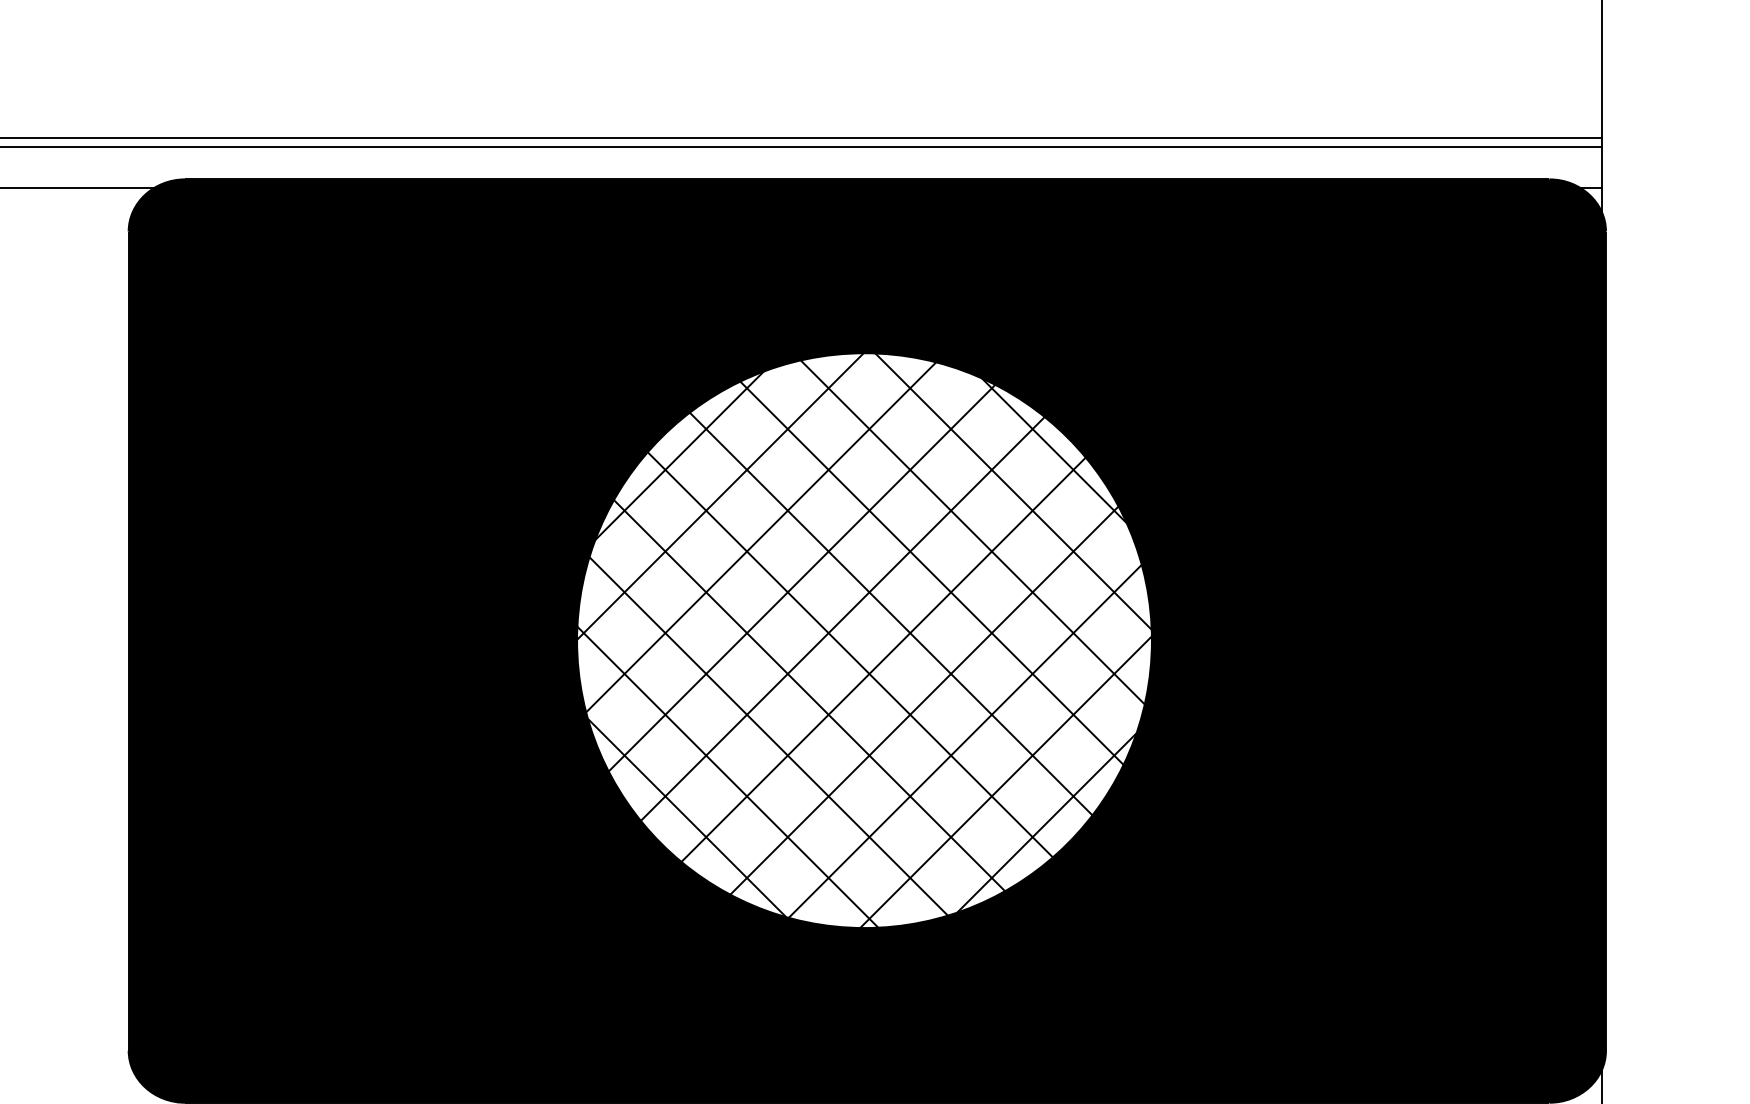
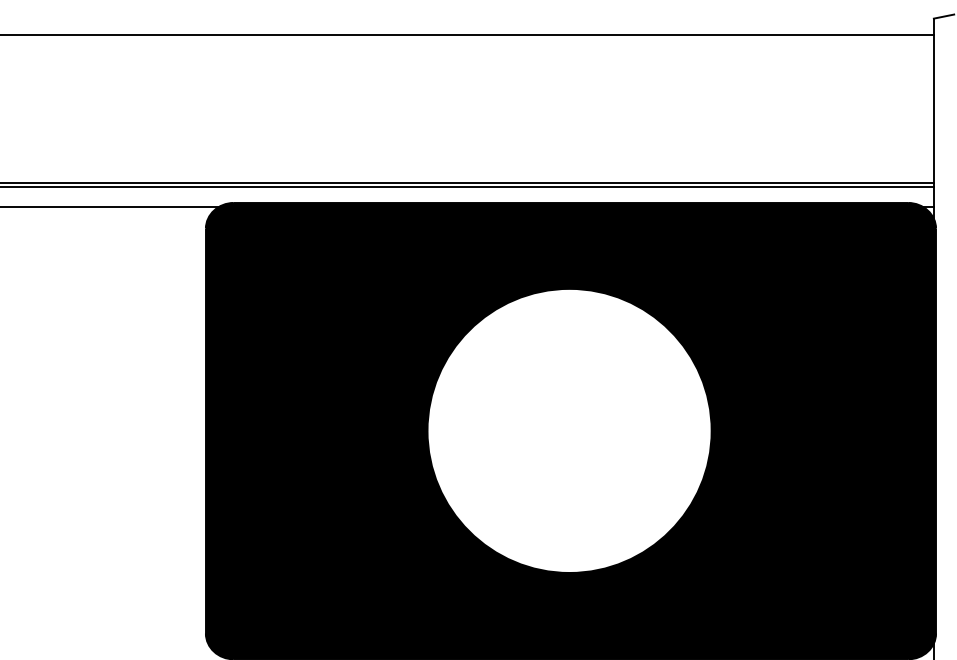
hatch: (864, 639) -> (569, 430), removed

